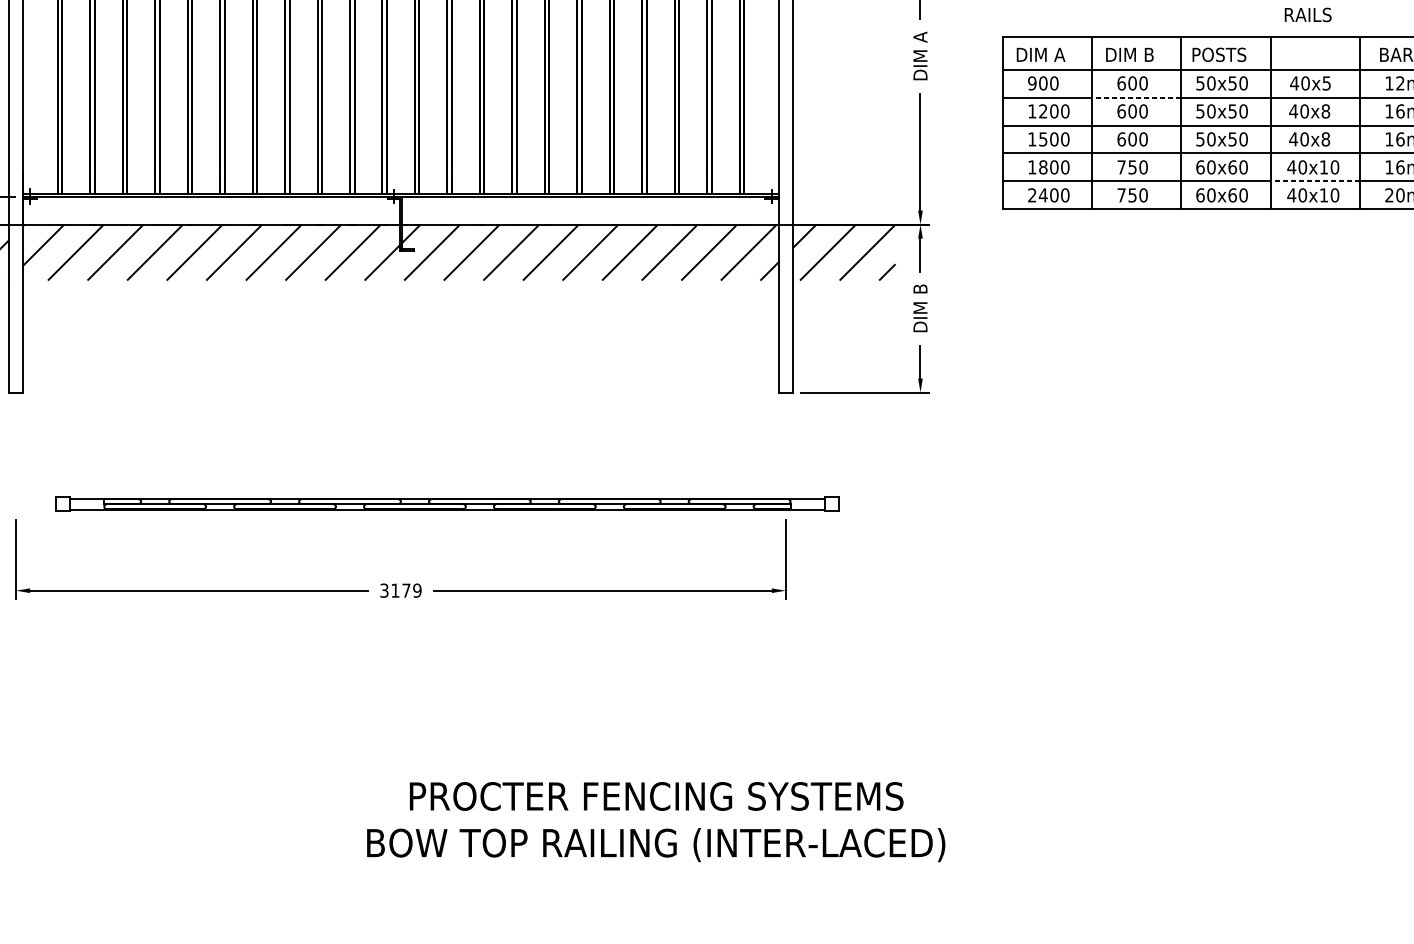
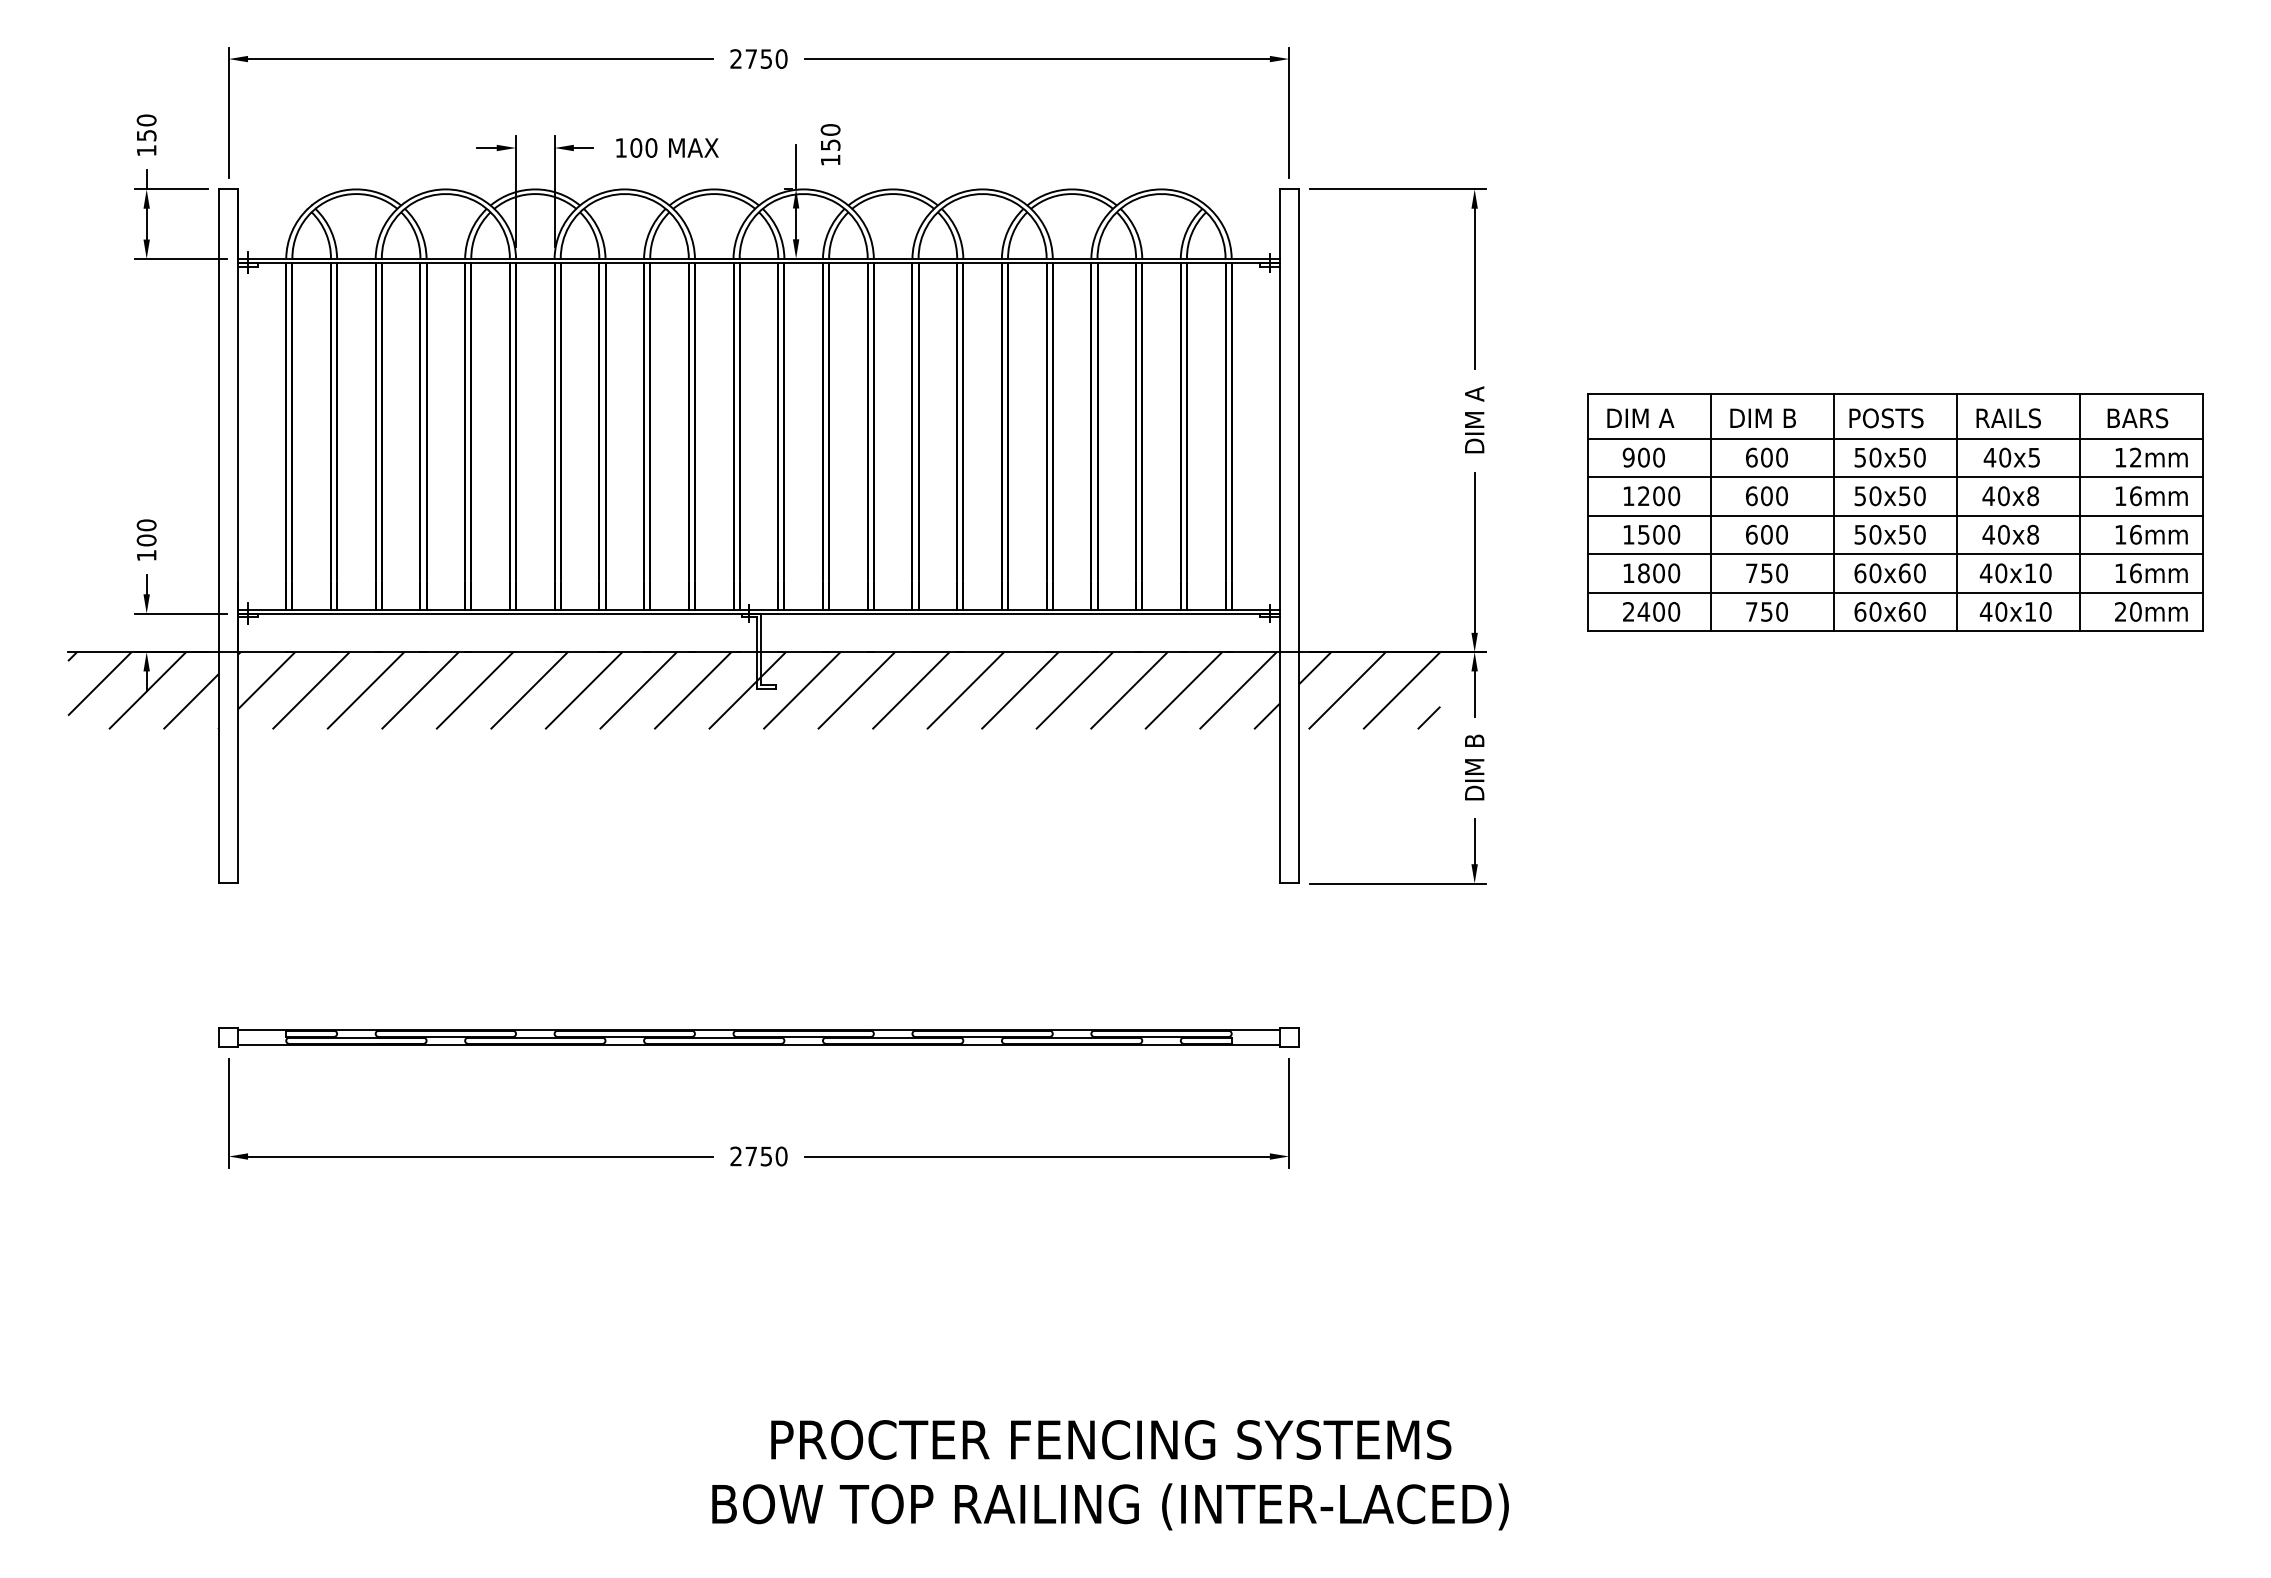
text: (1307, 15) -> (2008, 418), moved
line: (1135, 97) -> (1771, 477), dashed -> solid
line: (1314, 181) -> (2017, 592), dashed -> solid
part: (447, 504) -> (758, 1037), moved
text: (400, 590) -> (758, 1156), 3179 -> 2750

